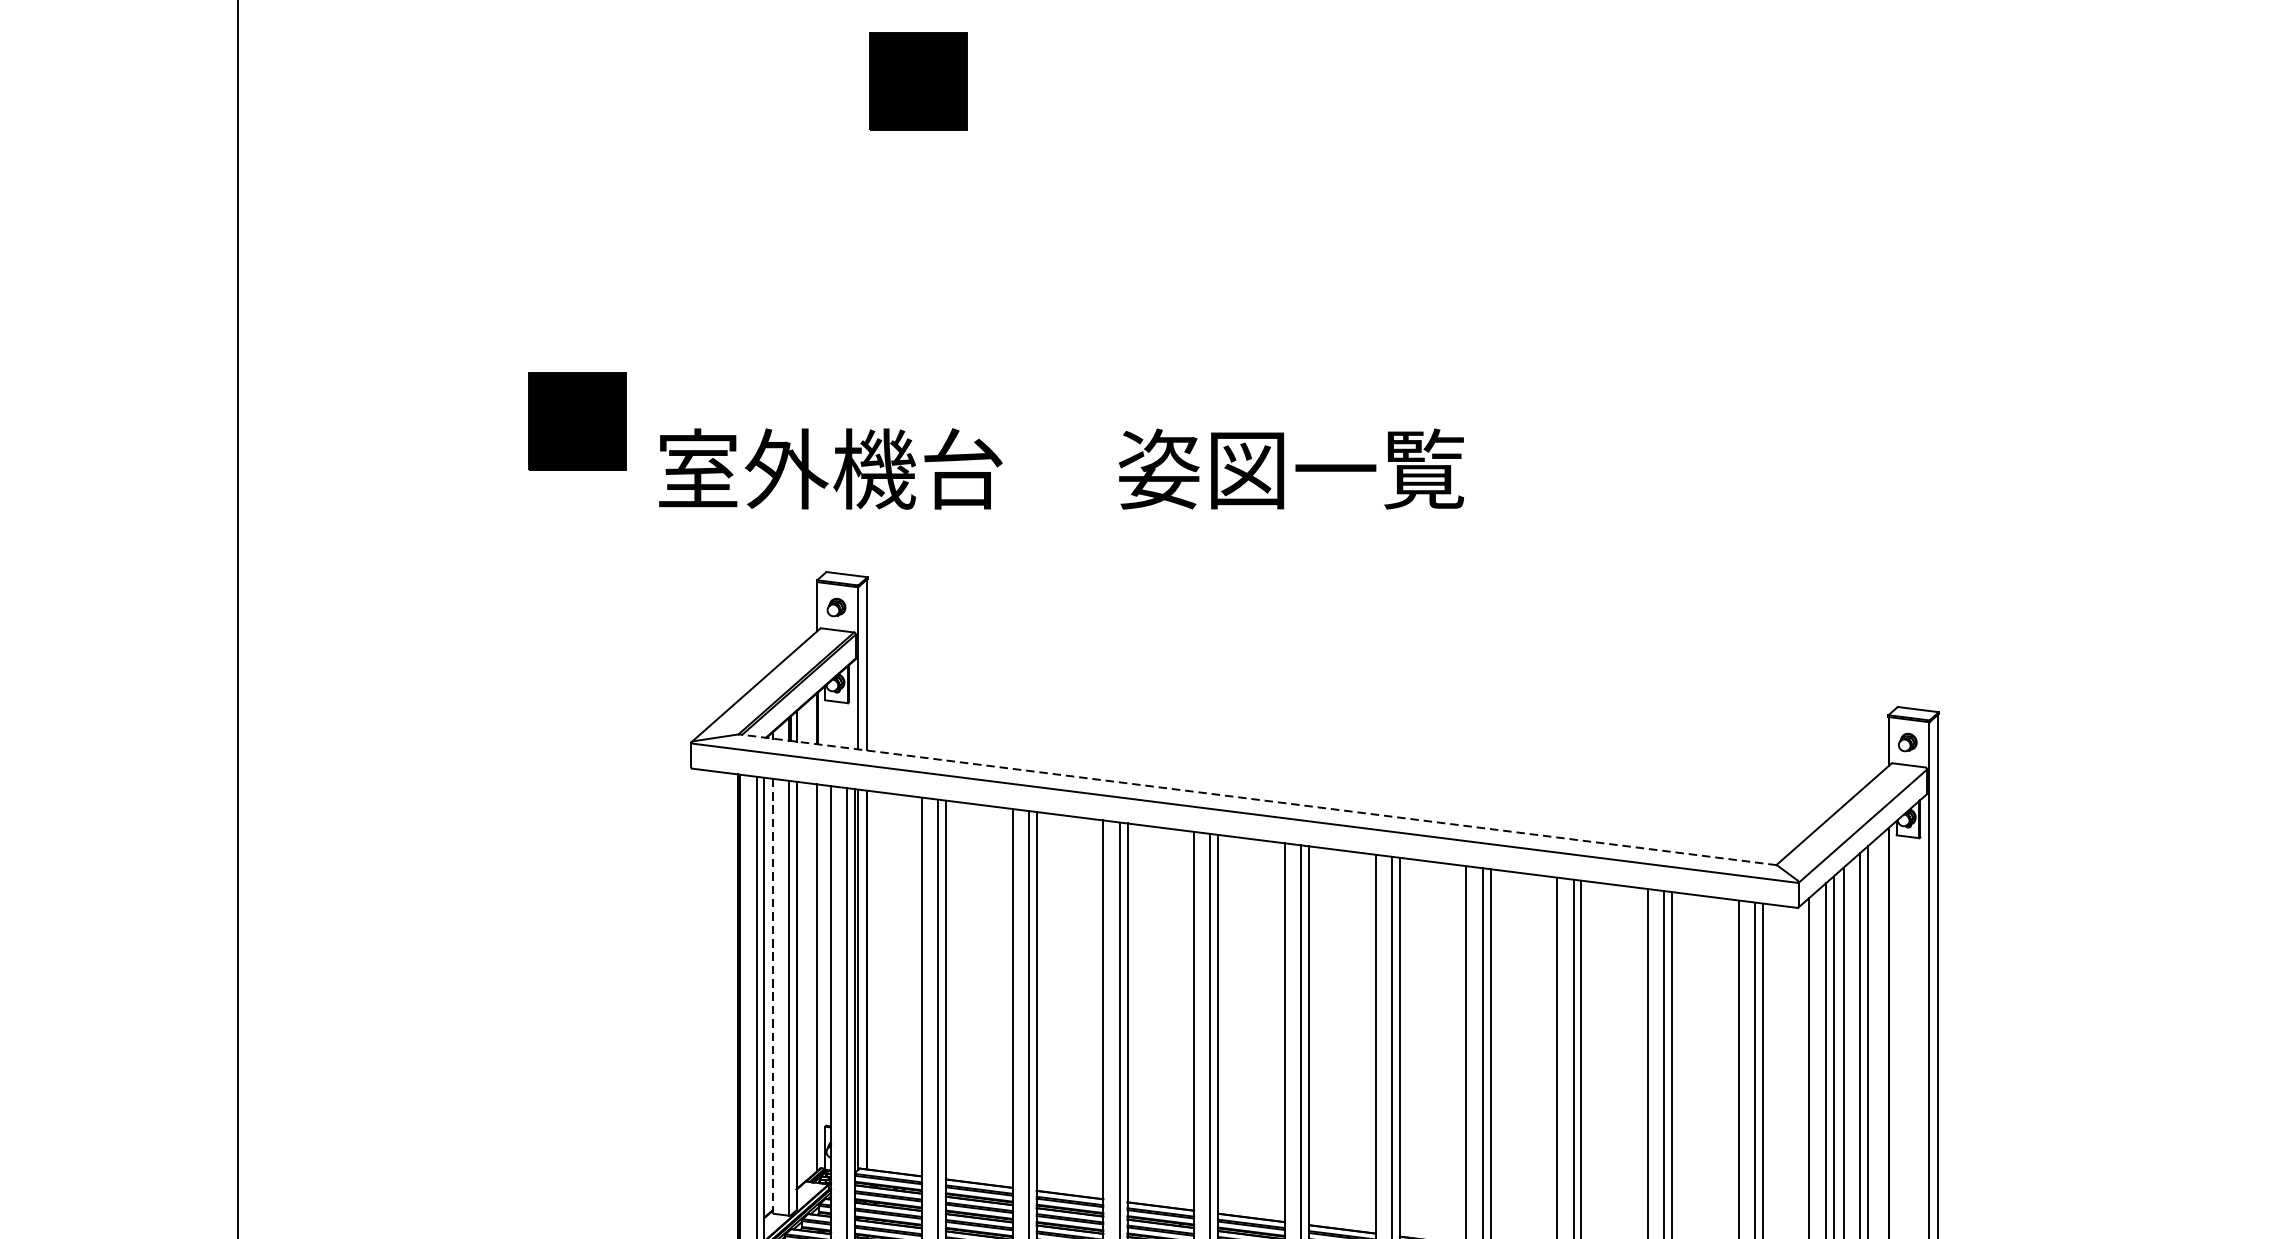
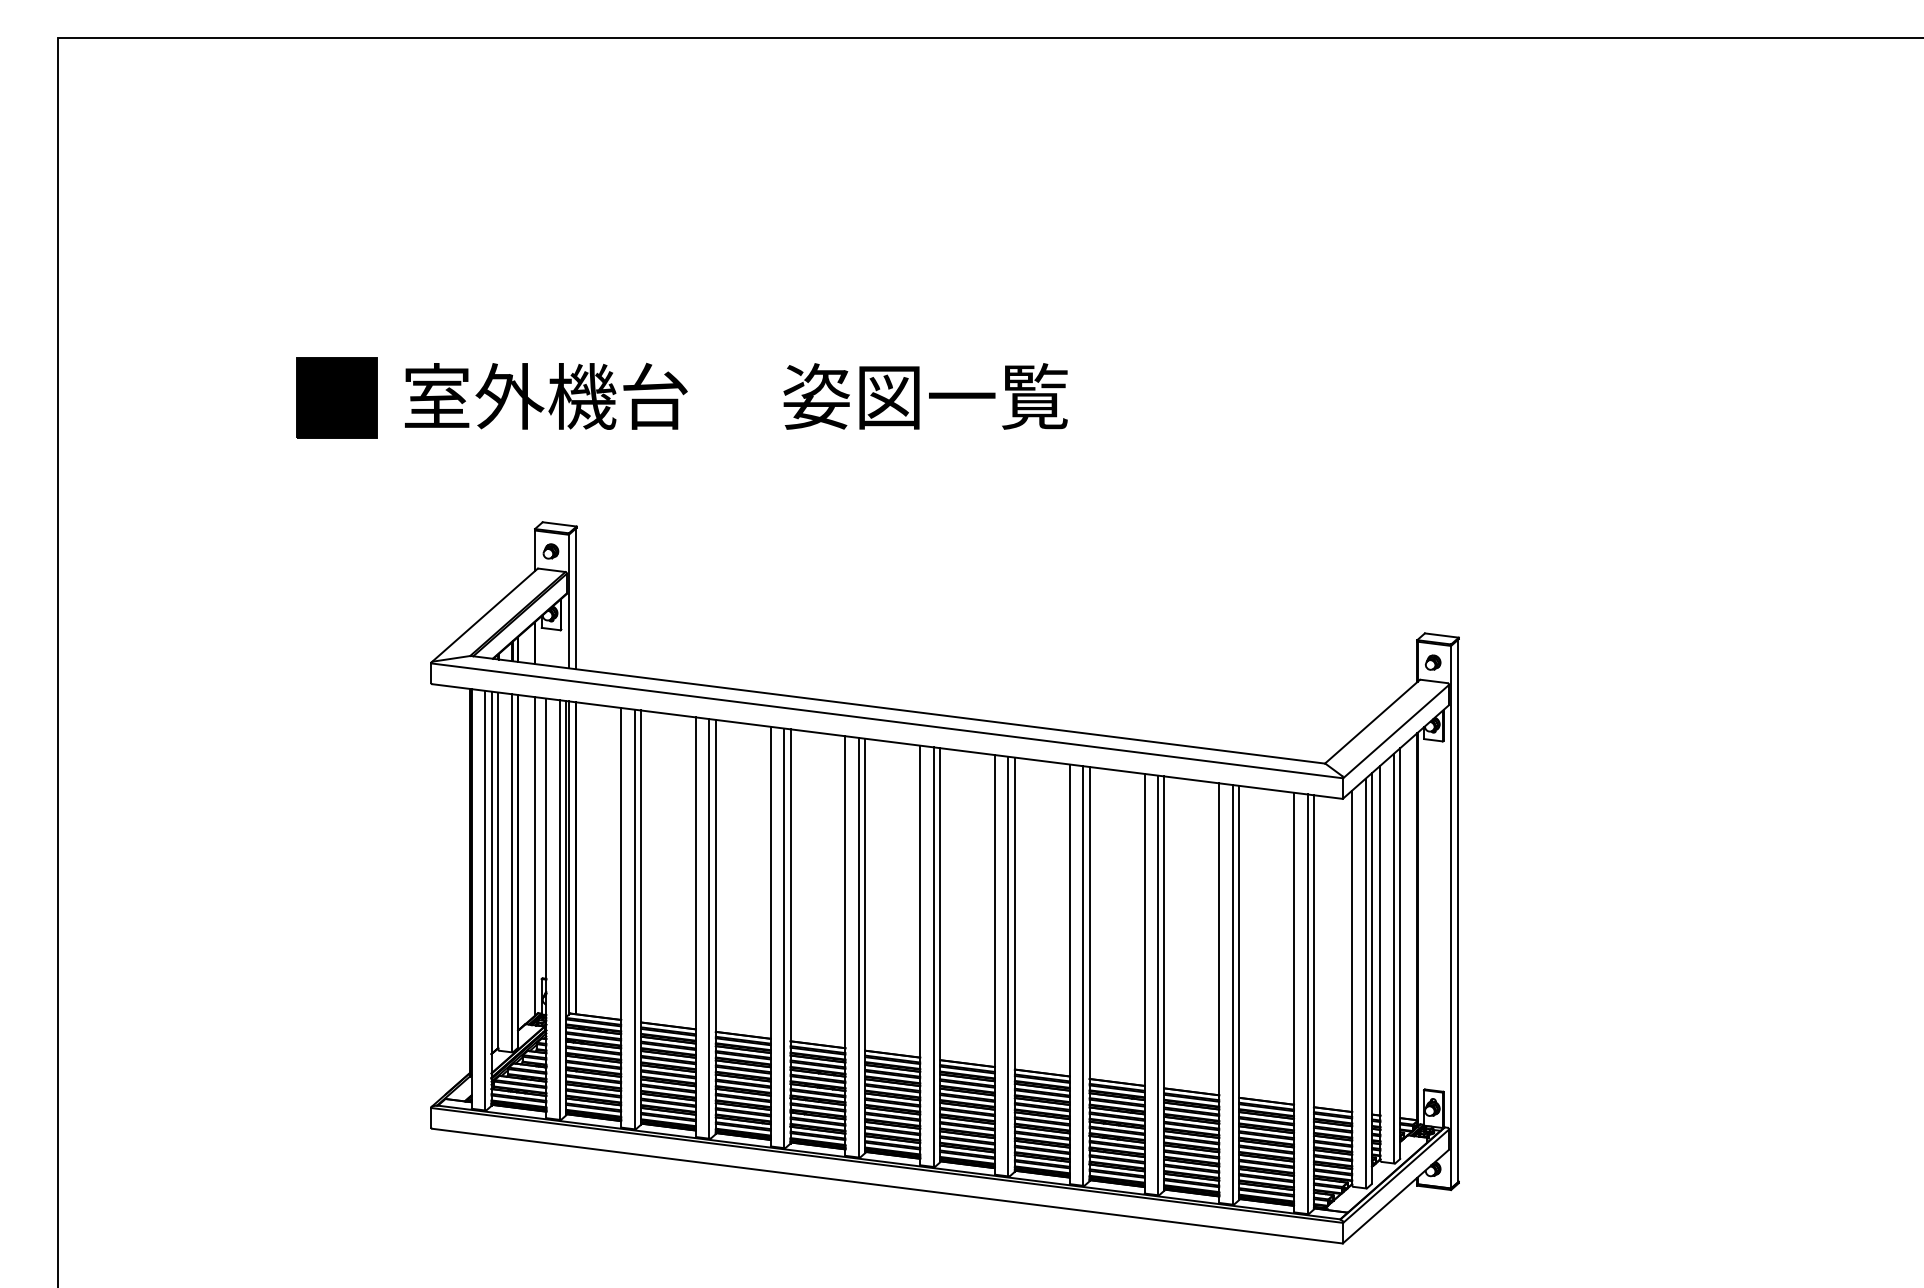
part: (917, 80) -> (617, 117), removed
text: (1061, 467) -> (736, 395), moved
line: (1257, 799) -> (897, 709), dashed -> solid
line: (772, 996) -> (498, 871), dashed -> solid

